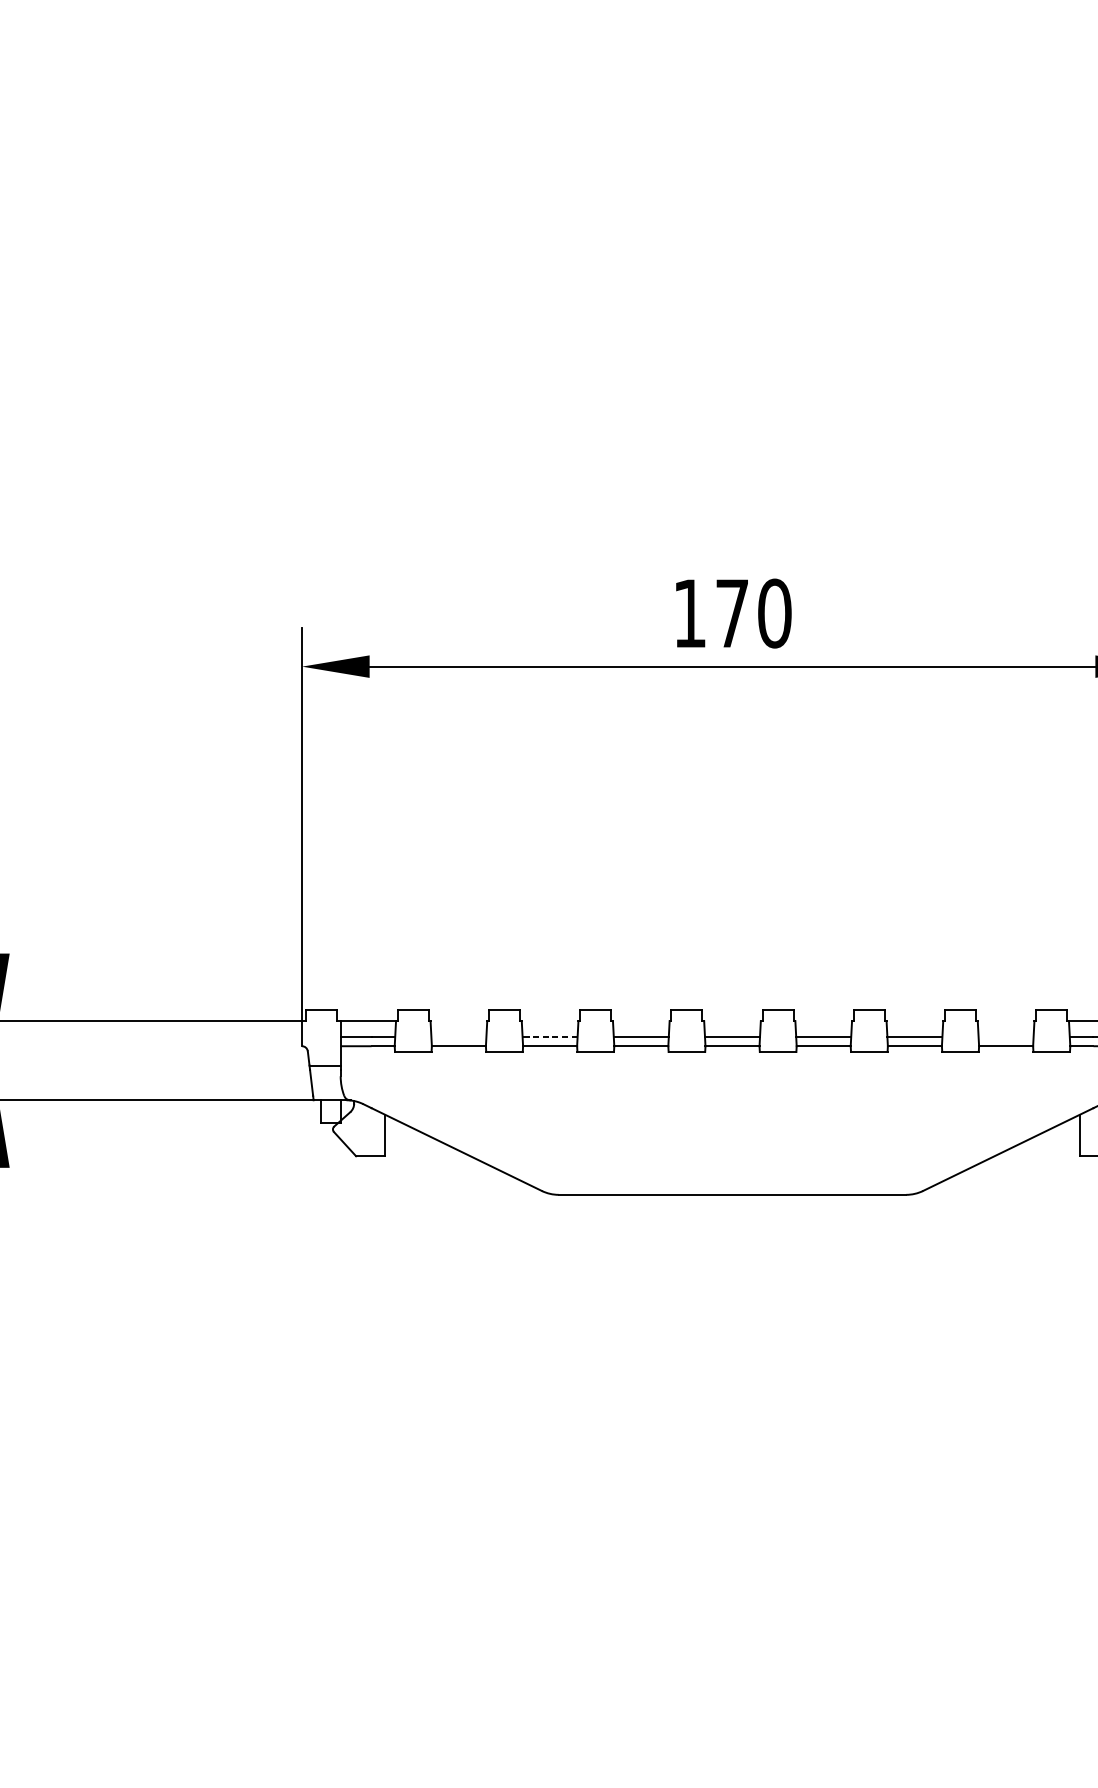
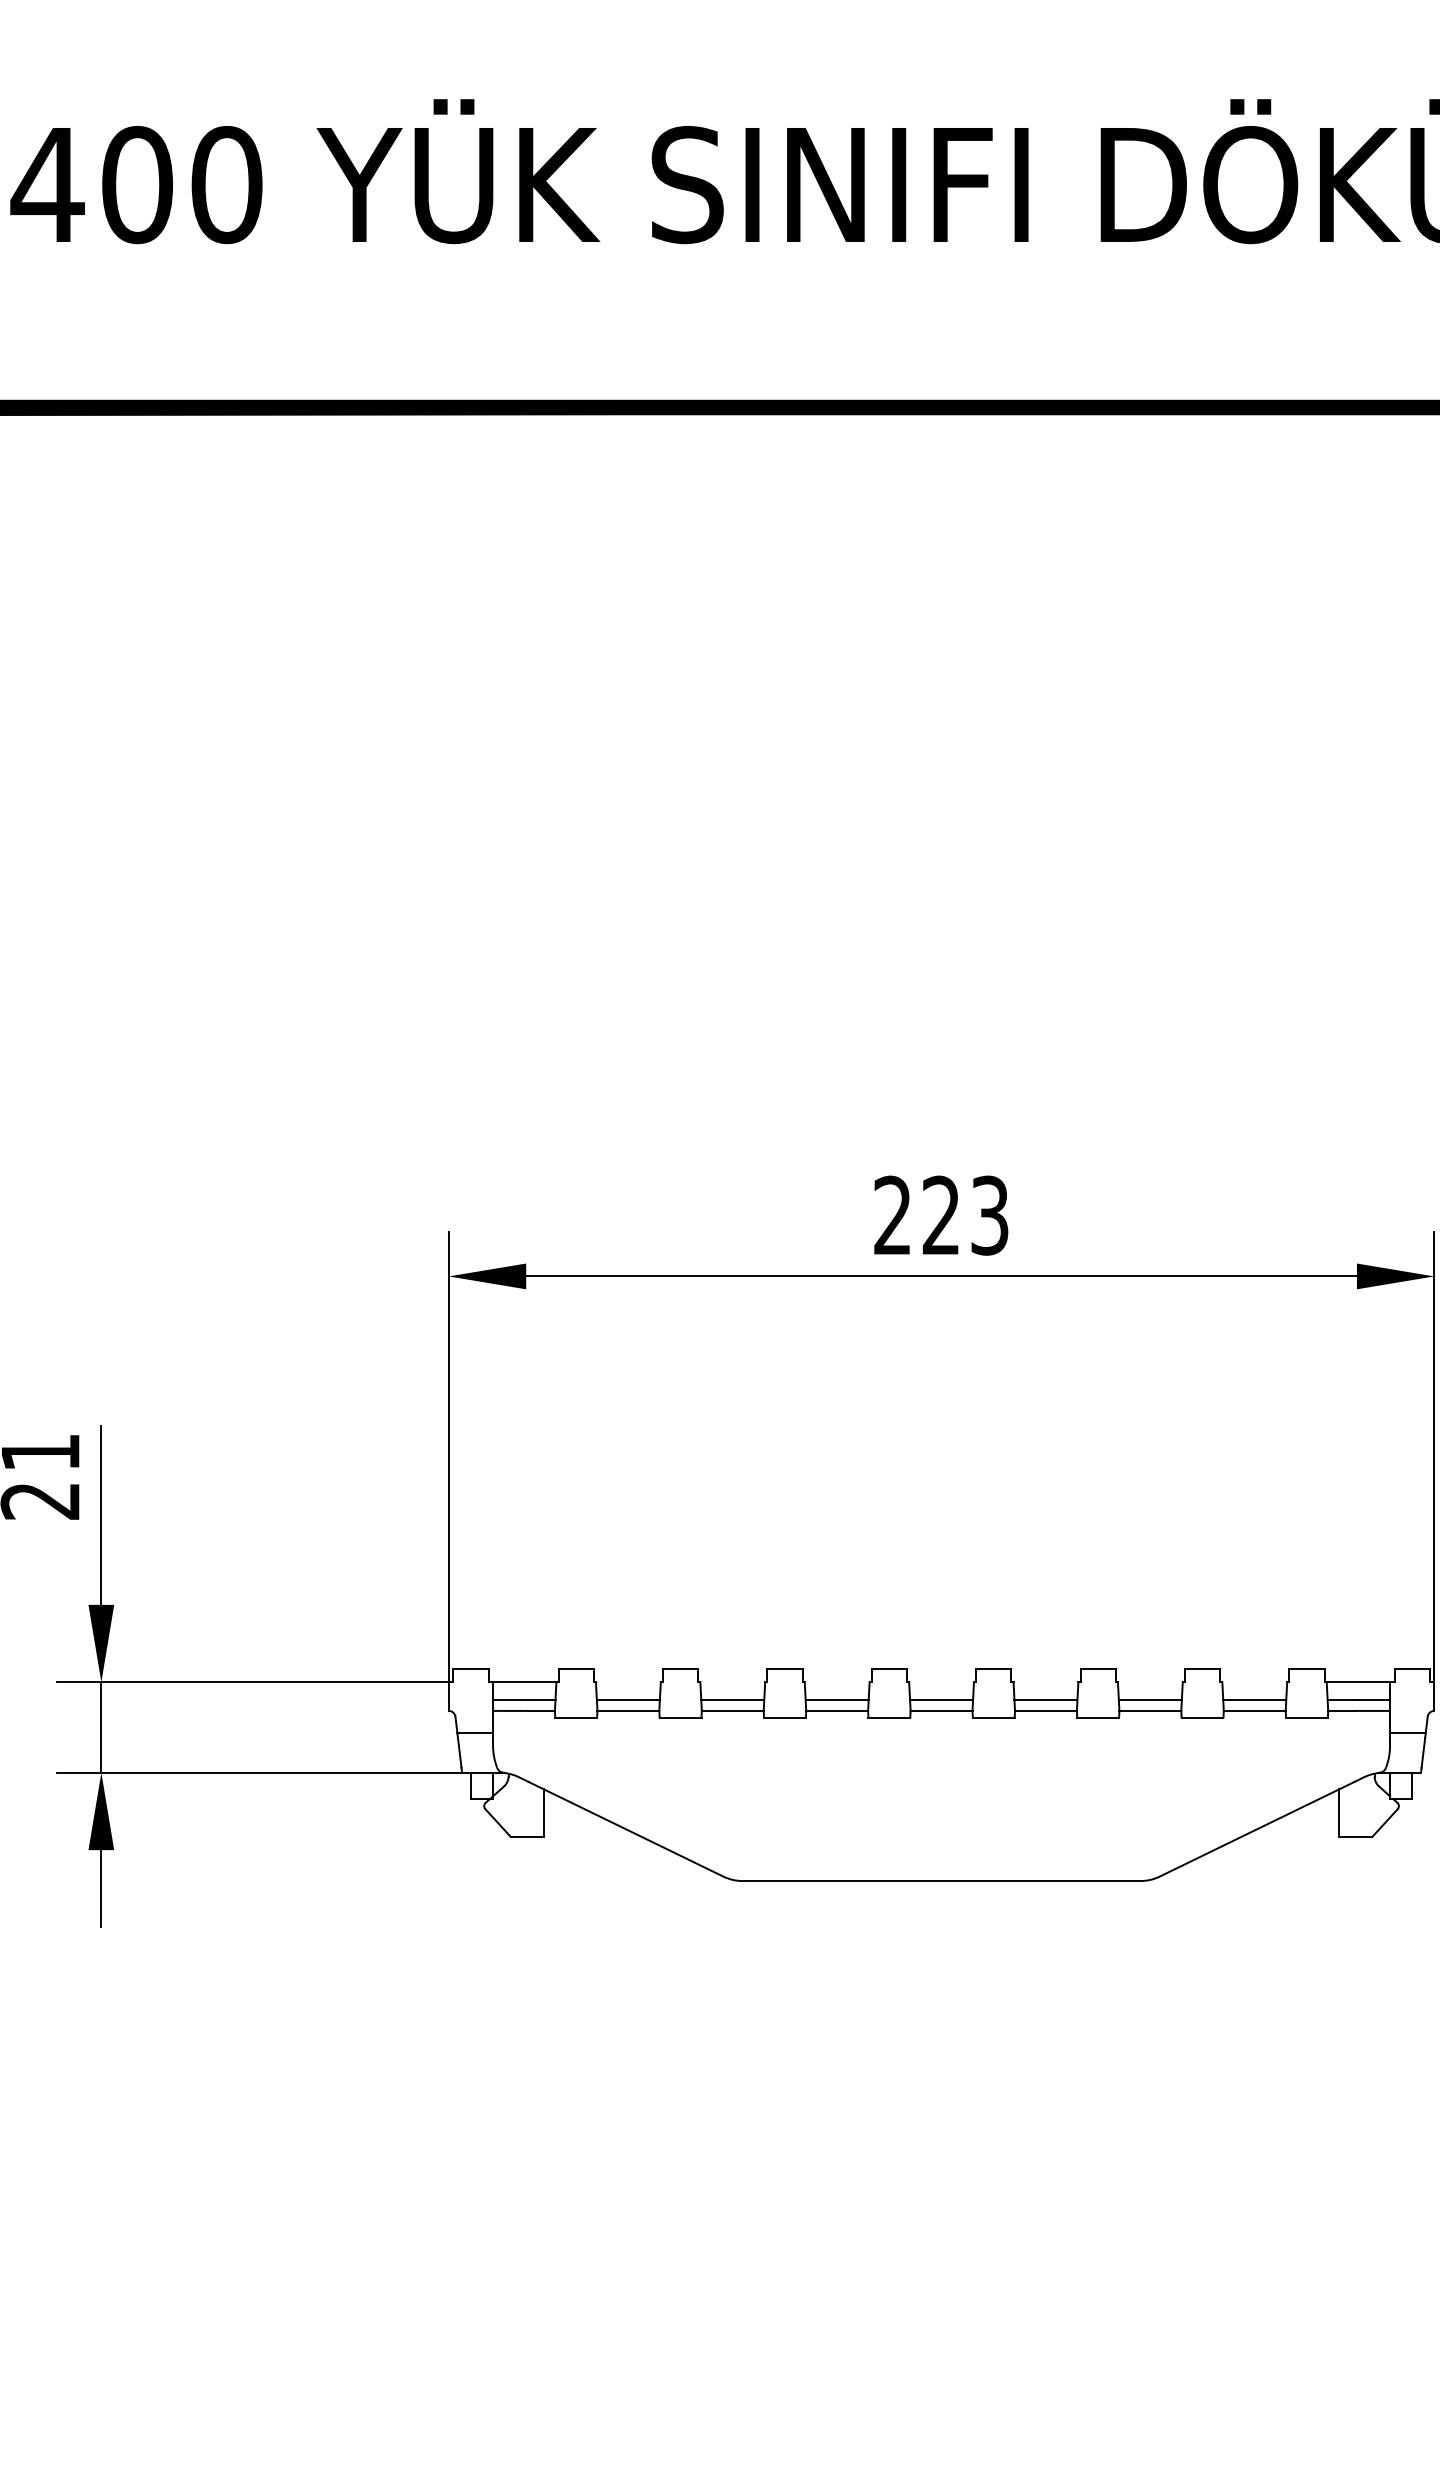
text: (732, 613) -> (941, 1215), 170 -> 223
line: (458, 1036) -> (627, 1699), added
line: (549, 1036) -> (732, 1699), dashed -> solid
line: (1005, 1036) -> (1254, 1699), added

